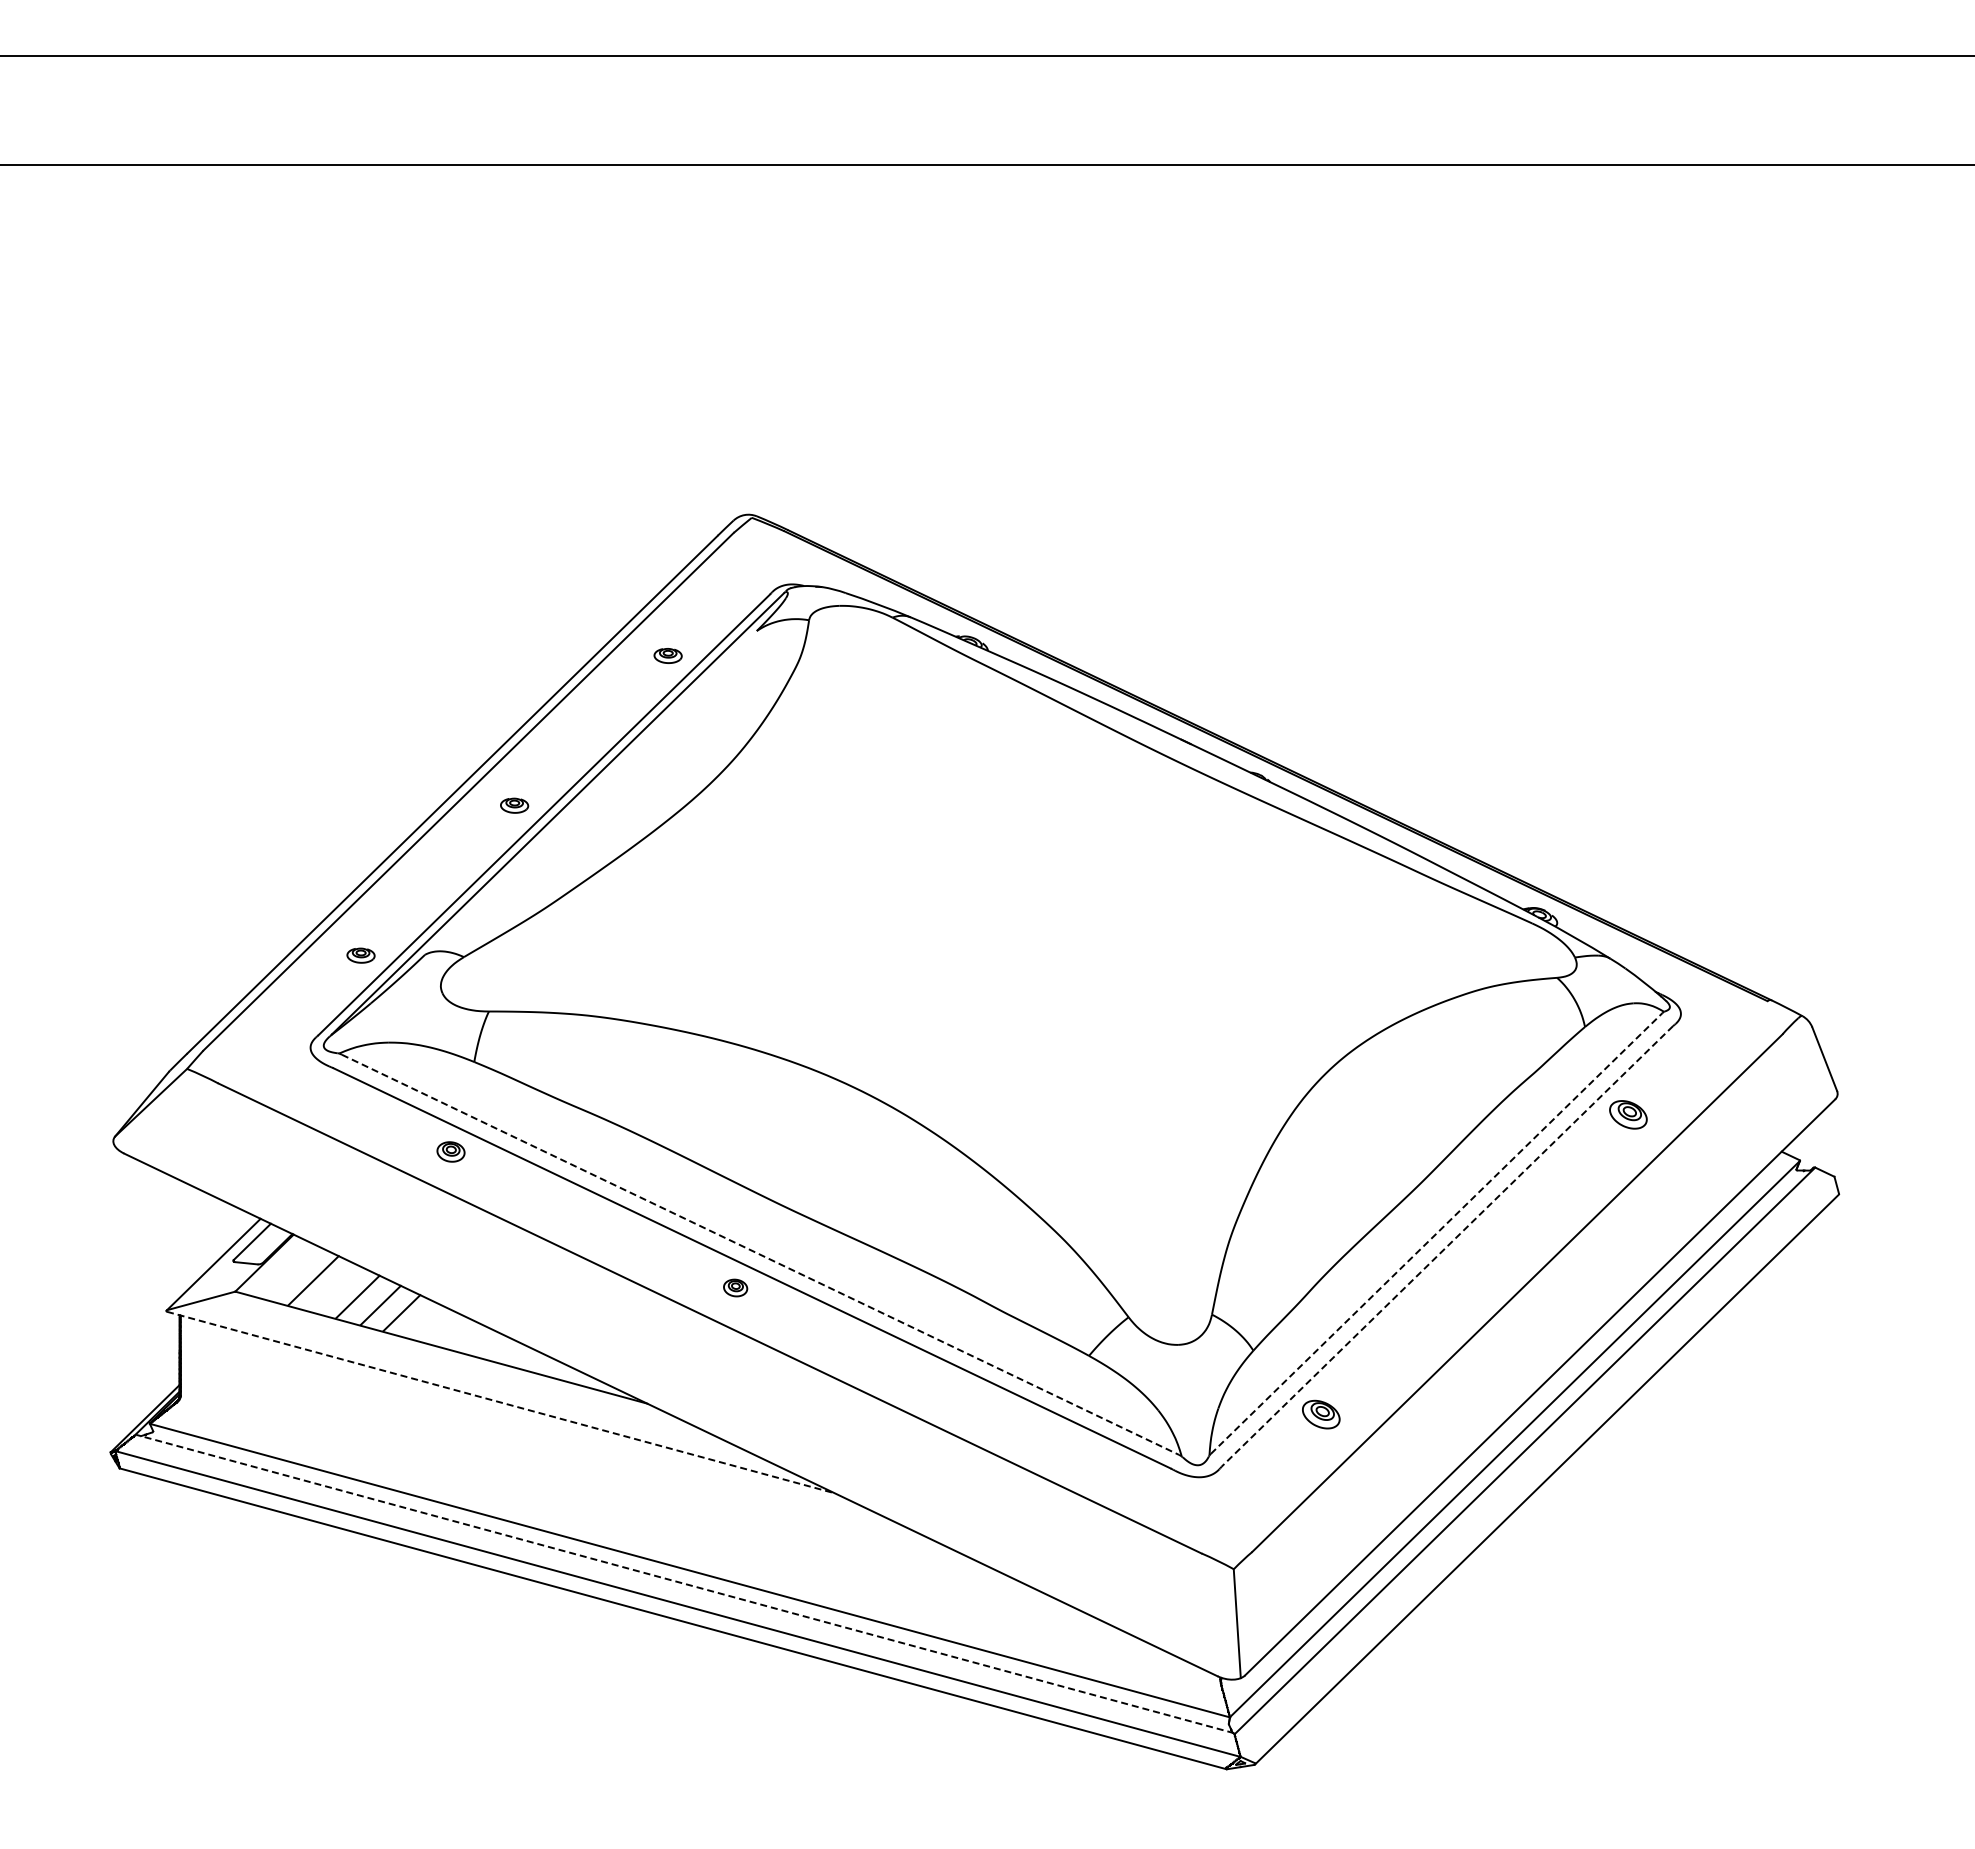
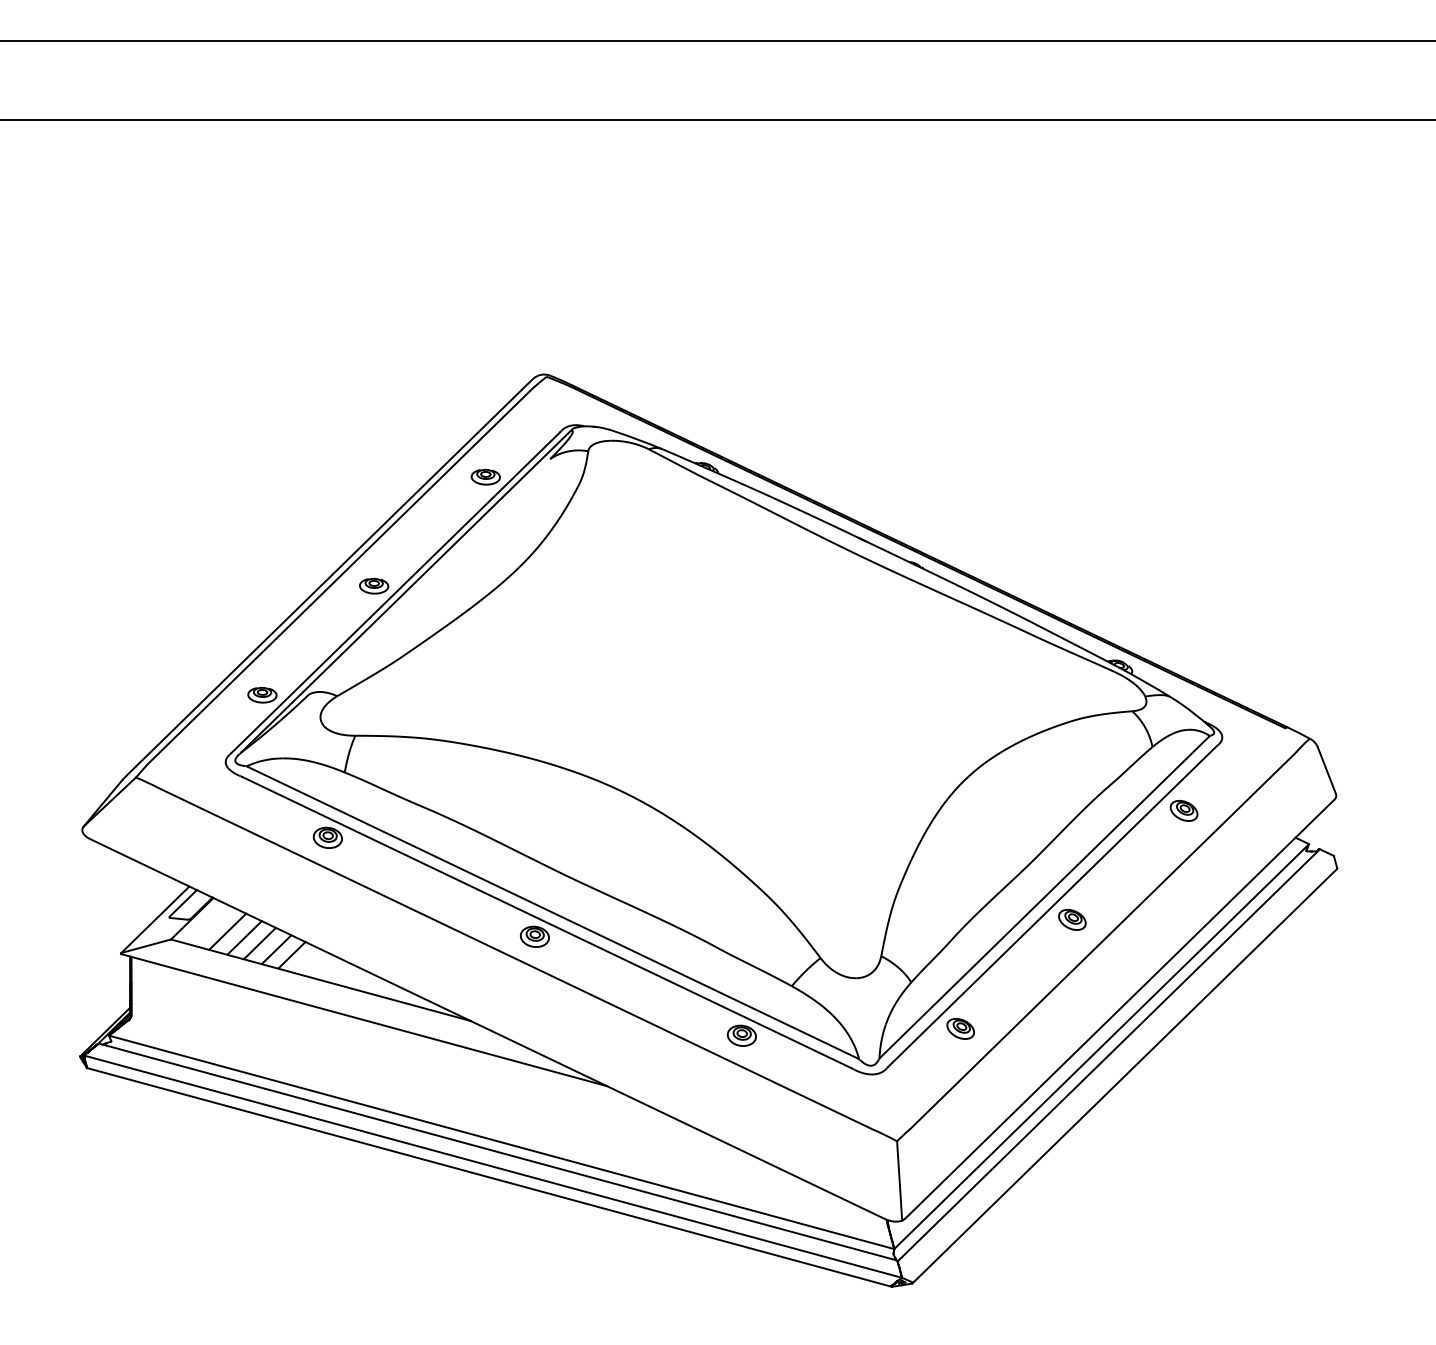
part: (667, 655) -> (485, 476), size x1.43
part: (514, 805) -> (374, 585), size x1.43
part: (360, 955) -> (262, 695), size x1.43
part: (450, 1151) -> (327, 837), size x1.43
line: (1436, 1233) -> (1044, 897), dashed -> solid
line: (1447, 1246) -> (1052, 906), dashed -> solid
line: (760, 1254) -> (552, 912), dashed -> solid
part: (1474, 1264) -> (1072, 919), added
part: (735, 1287) -> (534, 936), size x1.67
line: (336, 1288) -> (244, 937), added
line: (501, 1402) -> (364, 1020), dashed -> solid
part: (1020, 1423) -> (741, 1035), added
line: (685, 1584) -> (498, 1152), dashed -> solid

